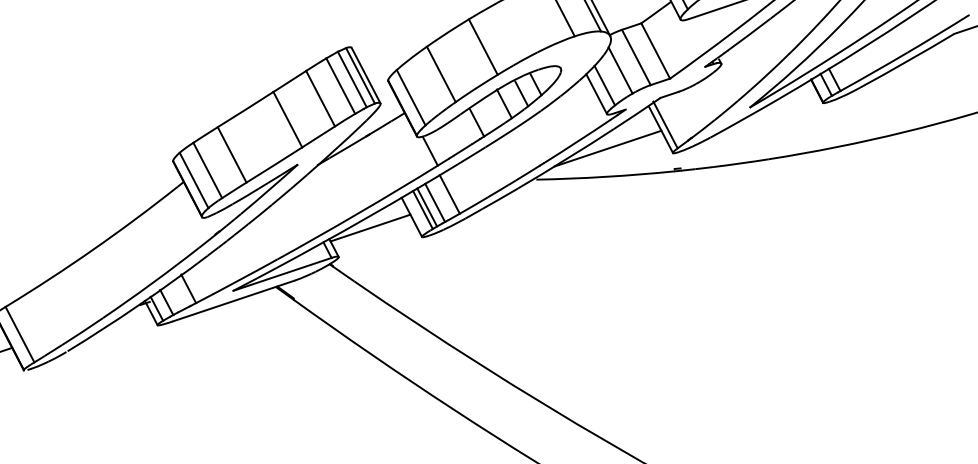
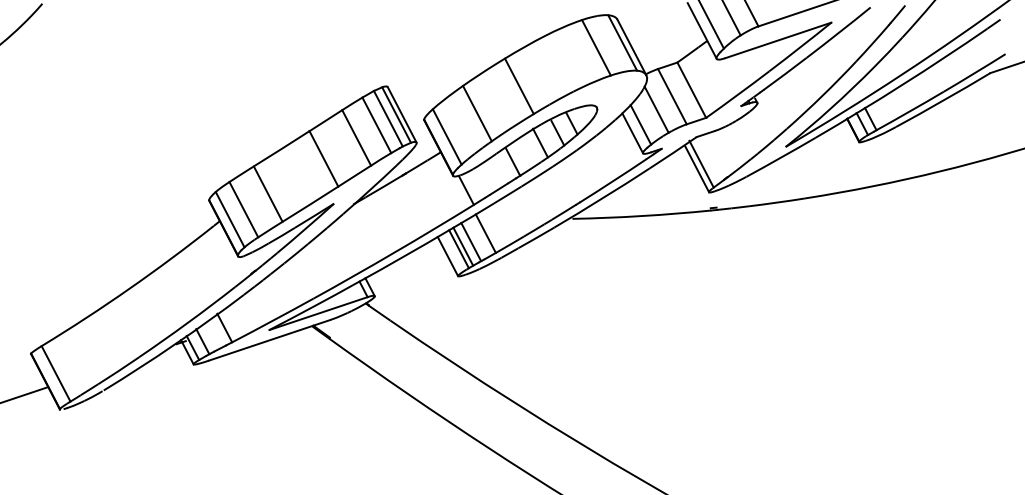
line: (607, 148) -> (643, 187), removed
line: (370, 227) -> (406, 266), removed

